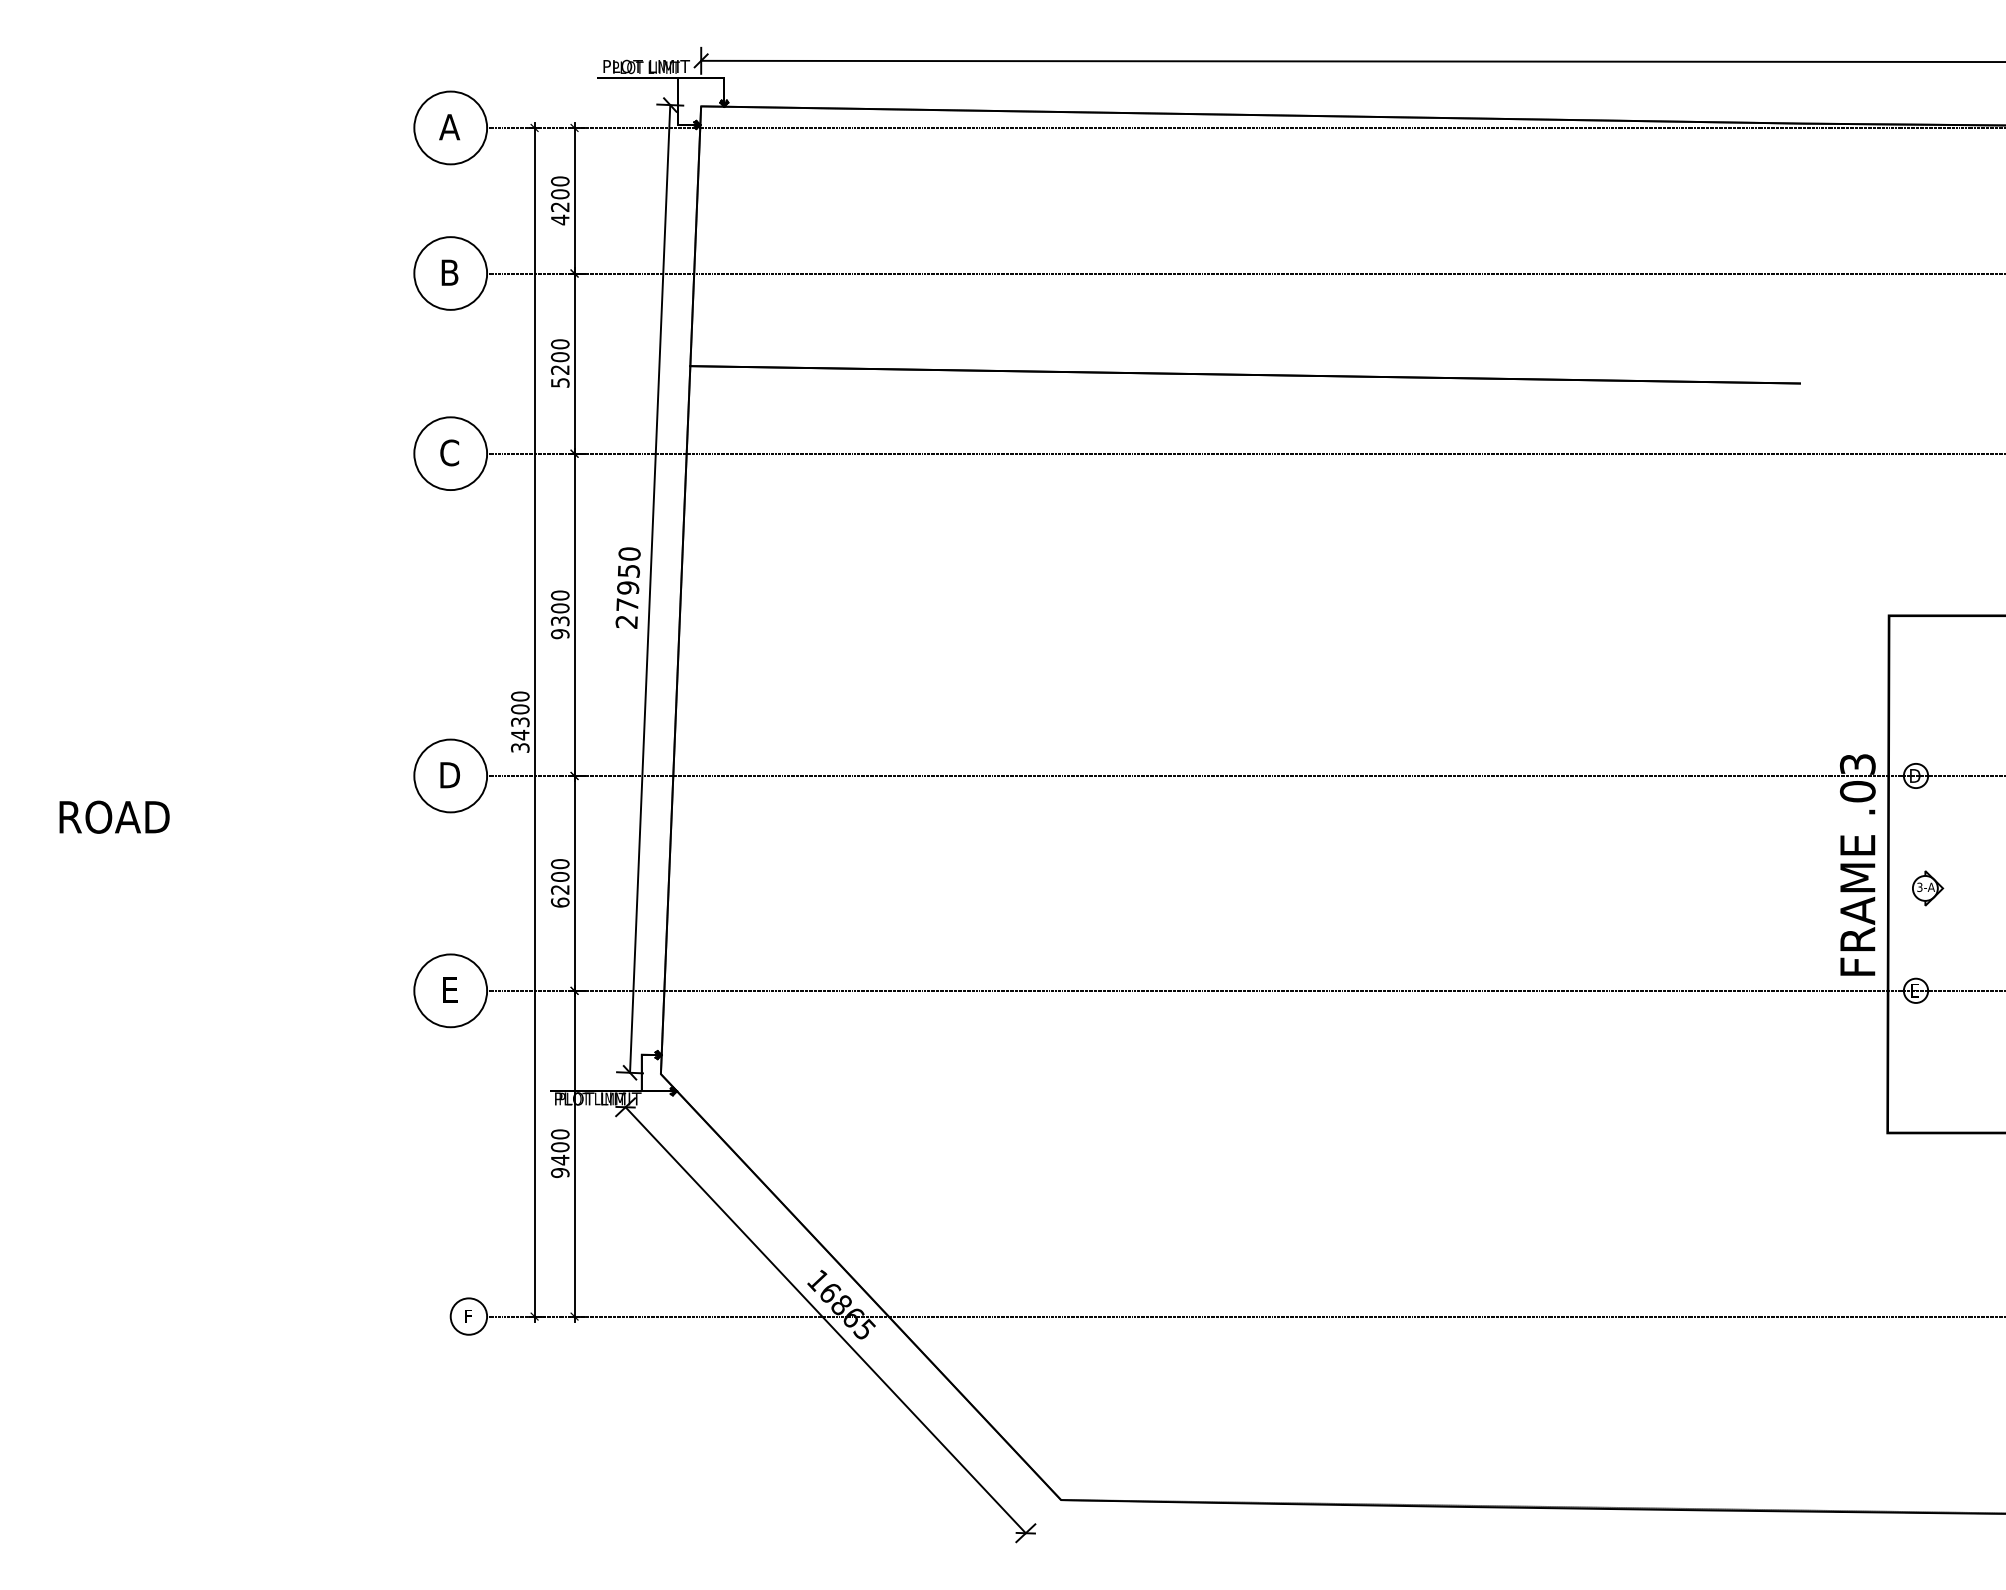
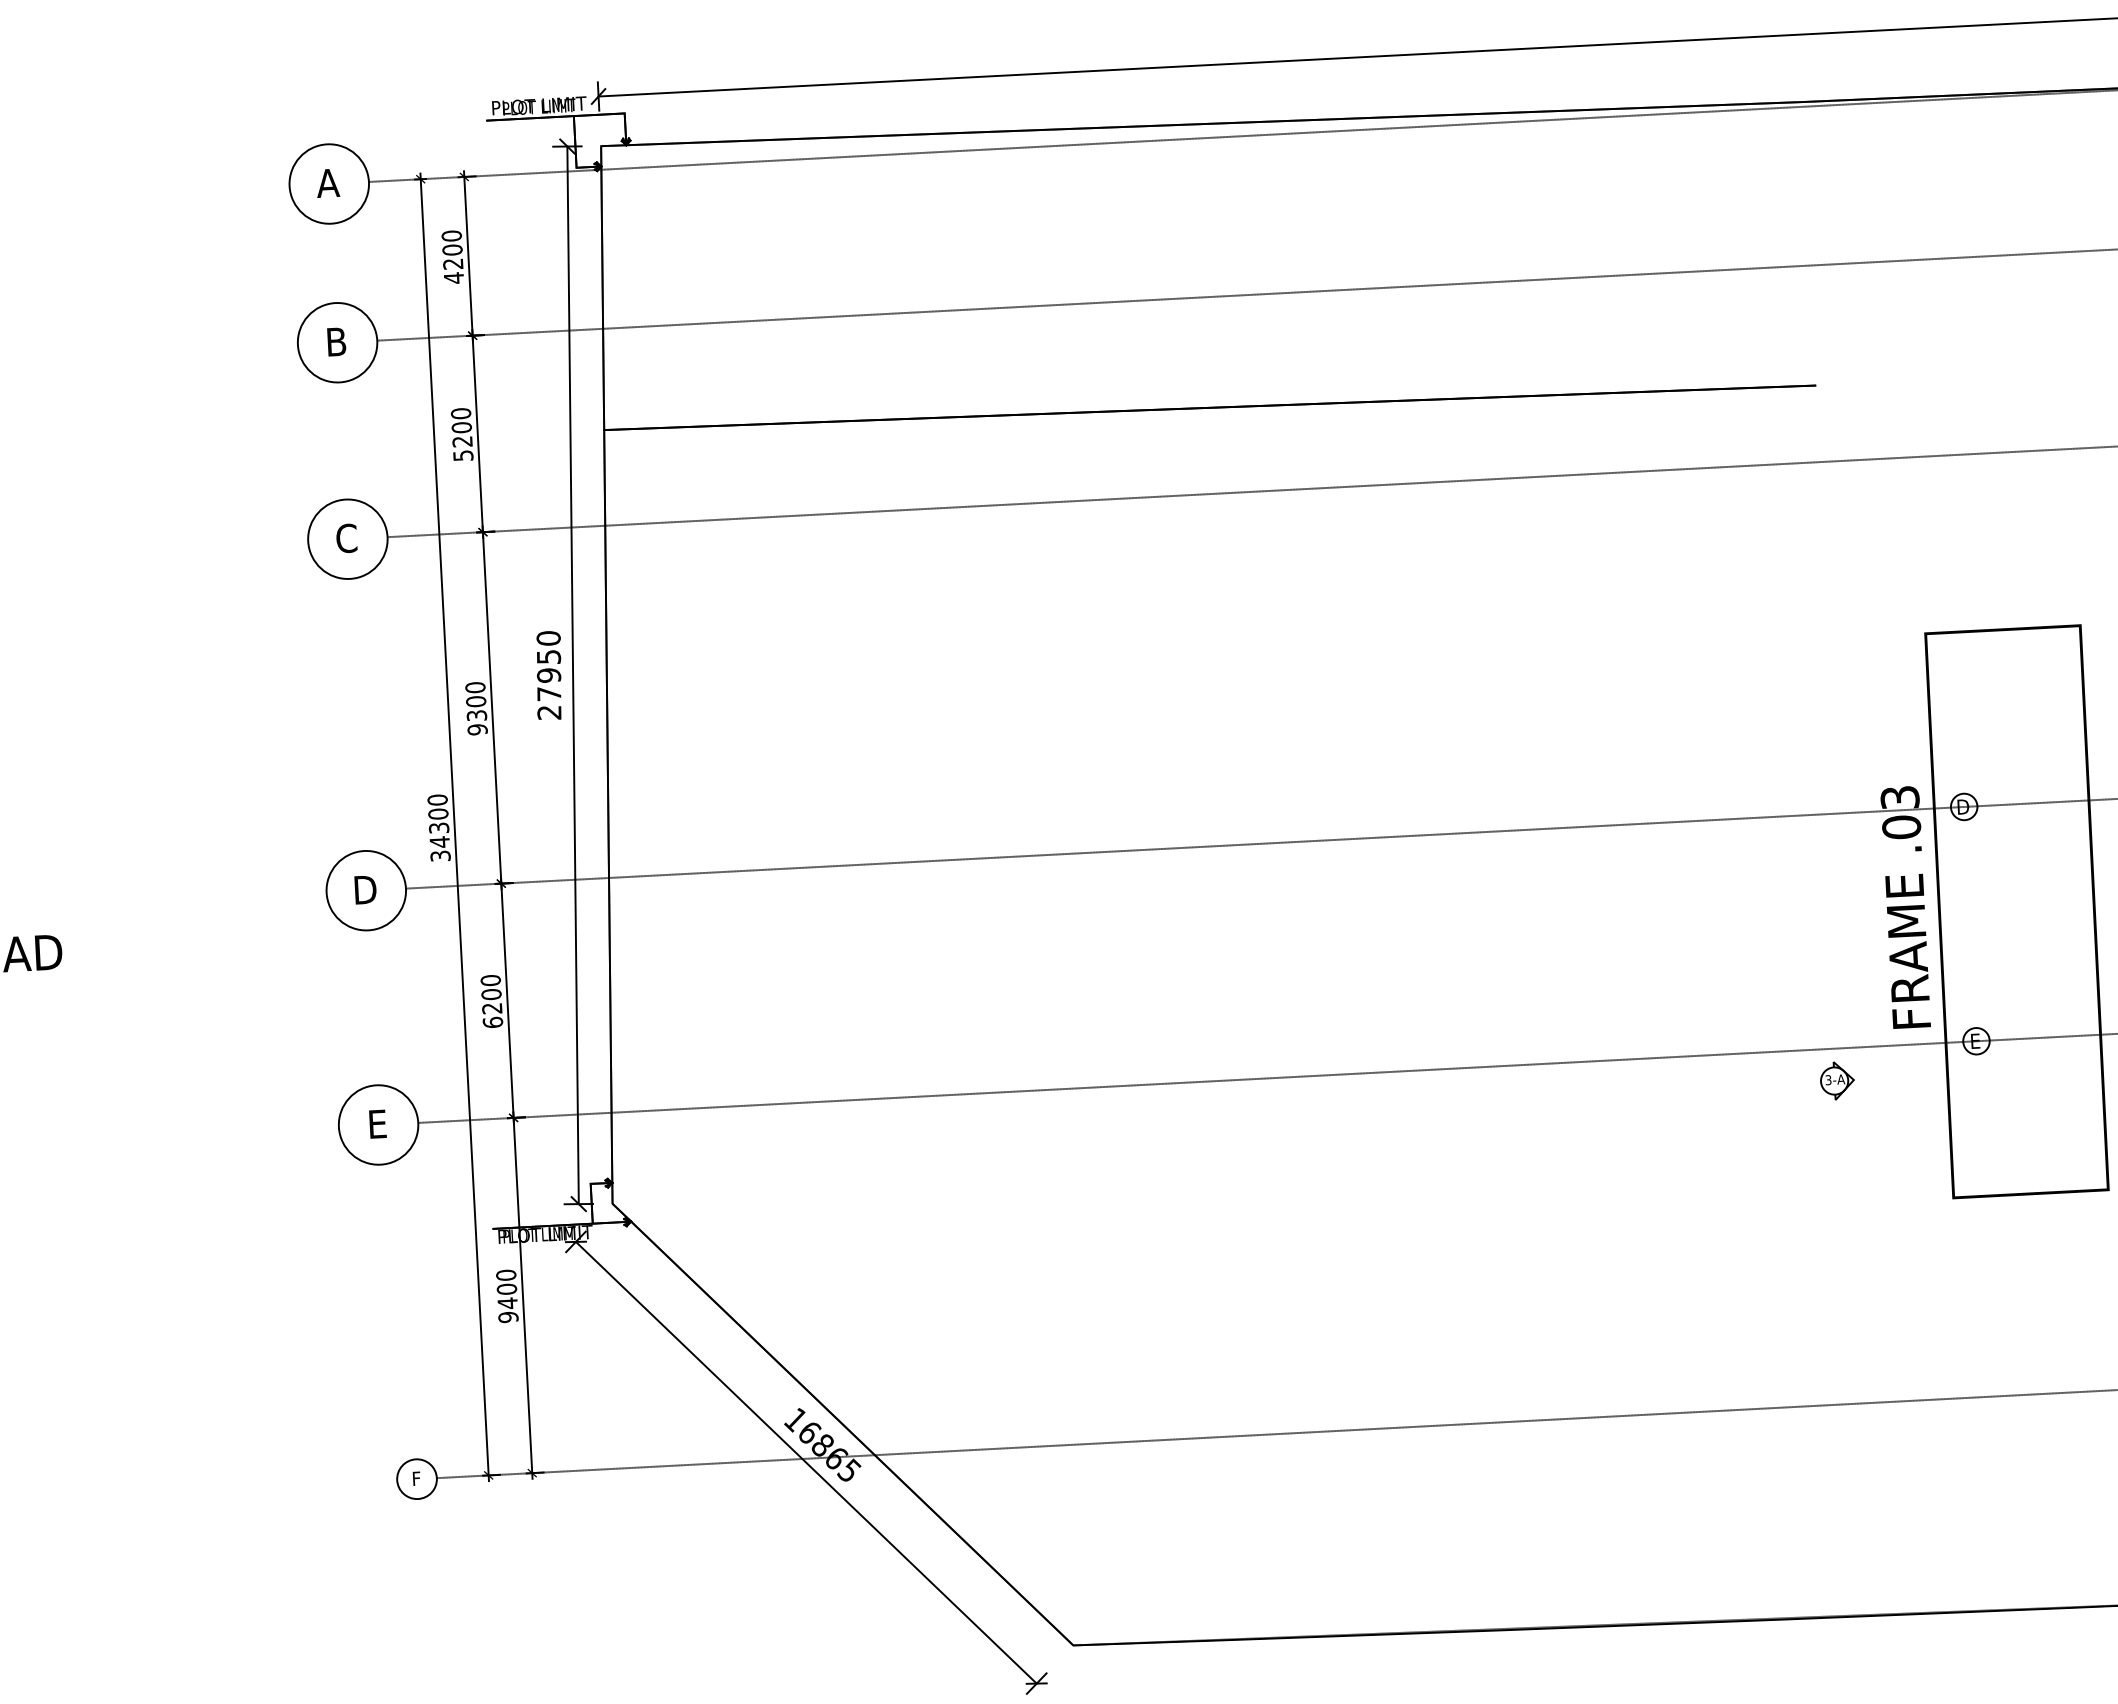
part: (1928, 888) -> (1838, 1080), moved

